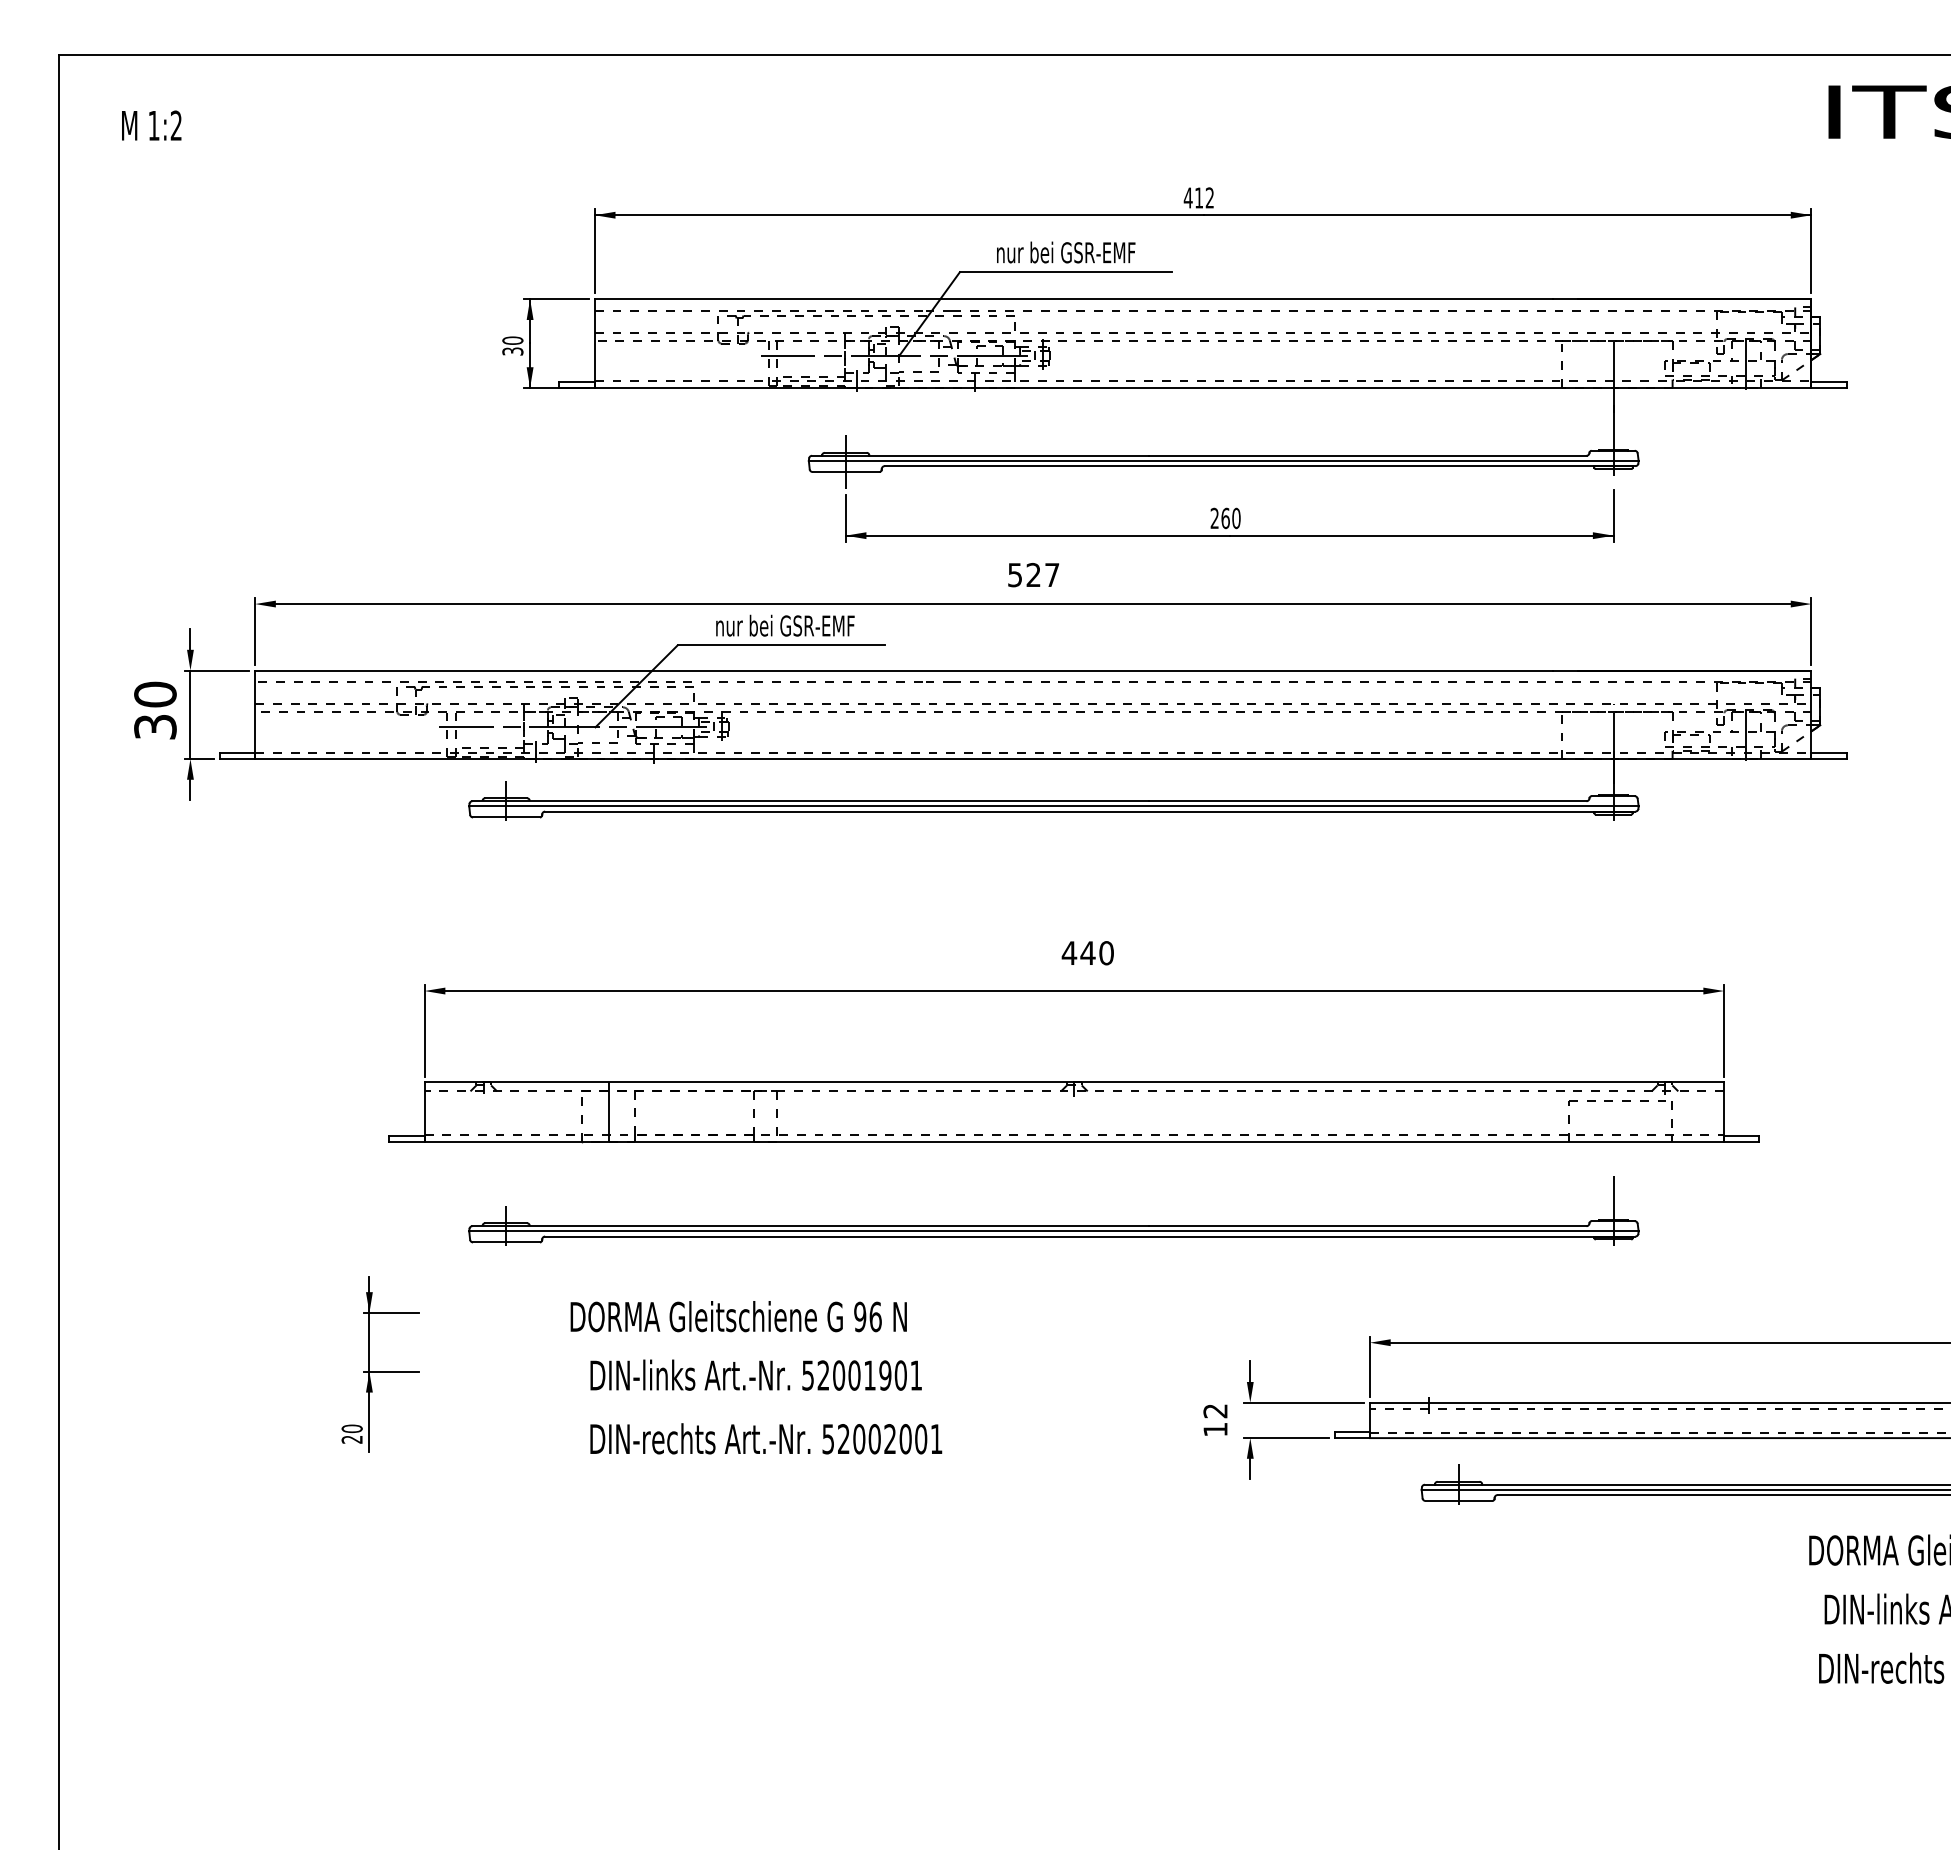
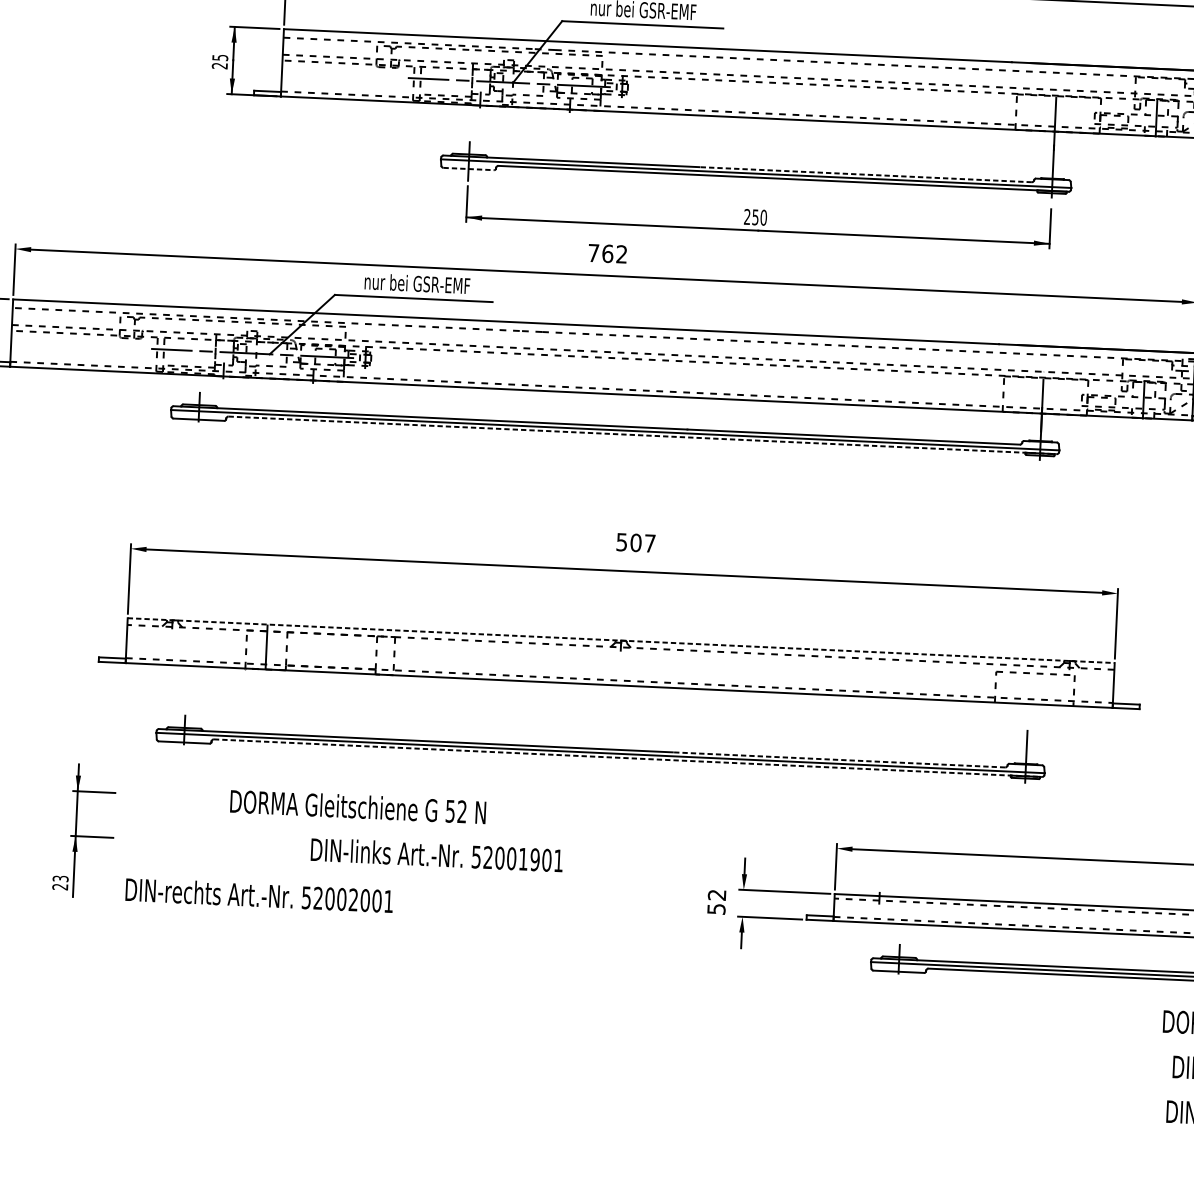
text: (512, 345) -> (219, 61), 30 -> 25
line: (1367, 455) -> (865, 174), solid -> dashed
line: (846, 472) -> (469, 169), solid -> dashed
text: (1225, 518) -> (755, 217), 260 -> 250
text: (1033, 574) -> (607, 253), 527 -> 762
line: (1090, 811) -> (642, 435), solid -> dashed
text: (1087, 953) -> (635, 543), 440 -> 507
line: (1074, 1082) -> (621, 640), solid -> dashed
line: (1367, 1226) -> (838, 760), solid -> dashed
line: (1090, 1236) -> (628, 758), solid -> dashed
text: (867, 1316) -> (455, 811), 96 -> 52
text: (755, 1374) -> (436, 854), moved
text: (351, 1428) -> (60, 878), 20 -> 23
text: (1215, 1429) -> (716, 909), 12 -> 52
text: (766, 1438) -> (259, 895), moved

